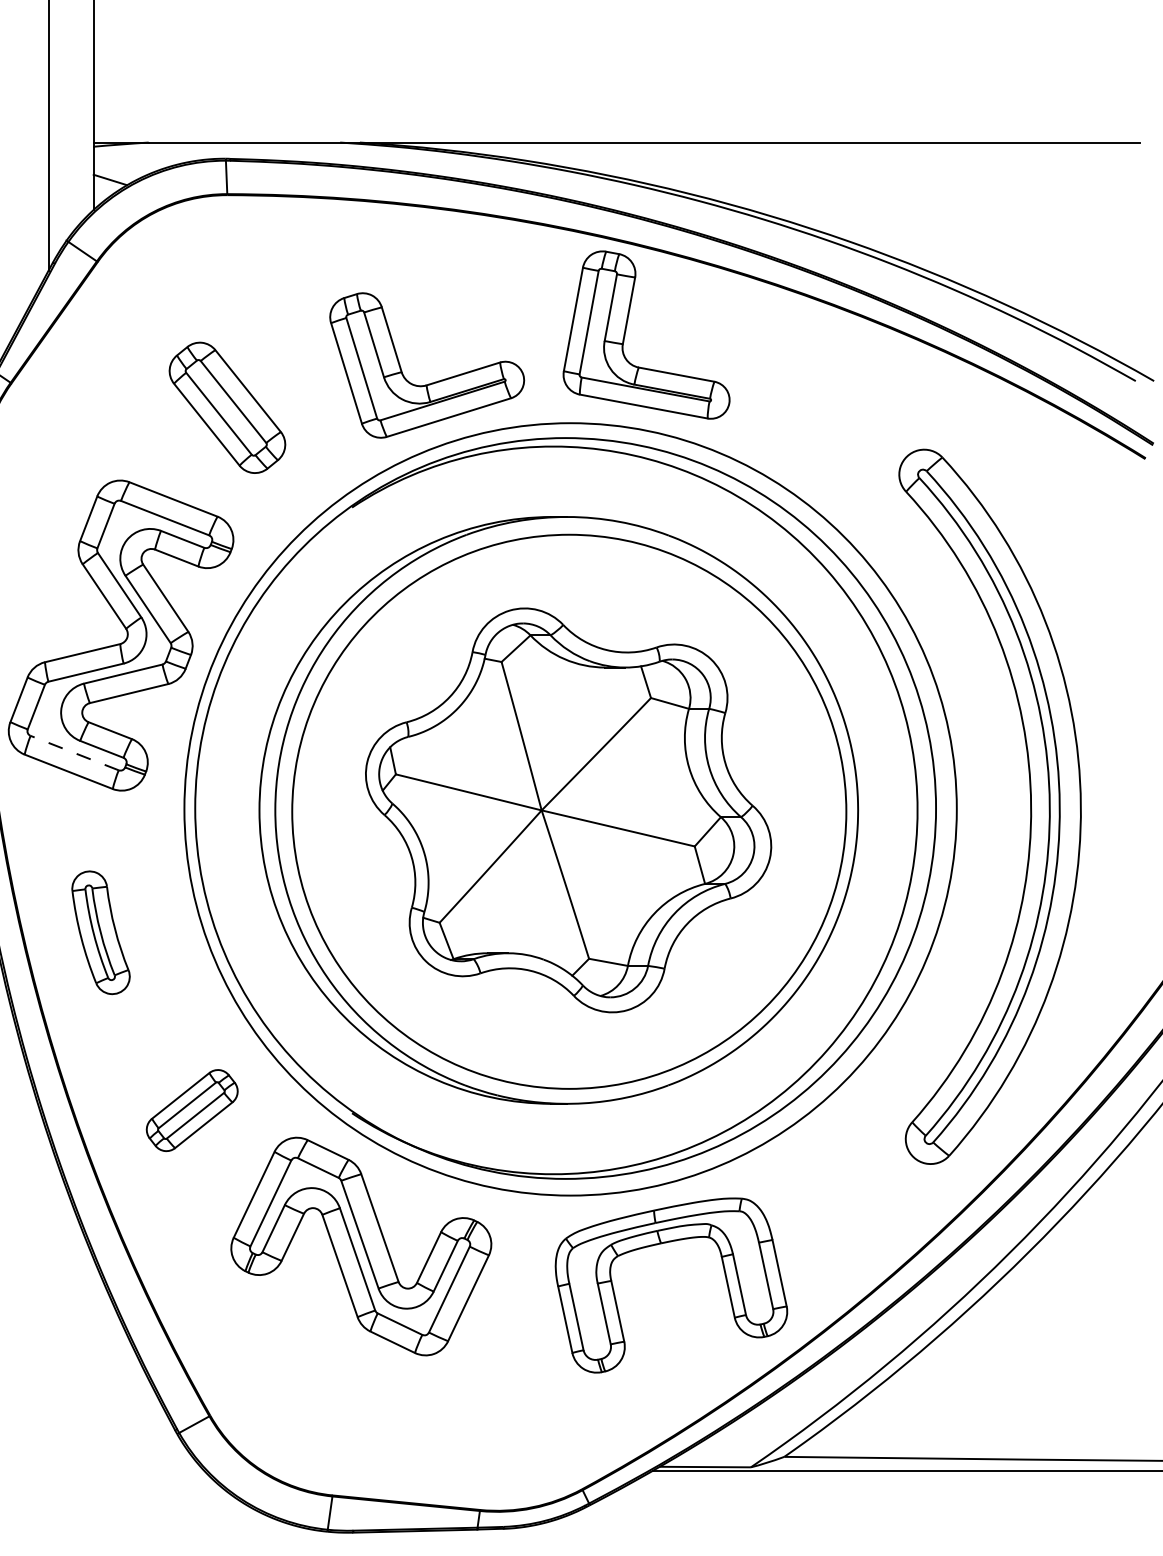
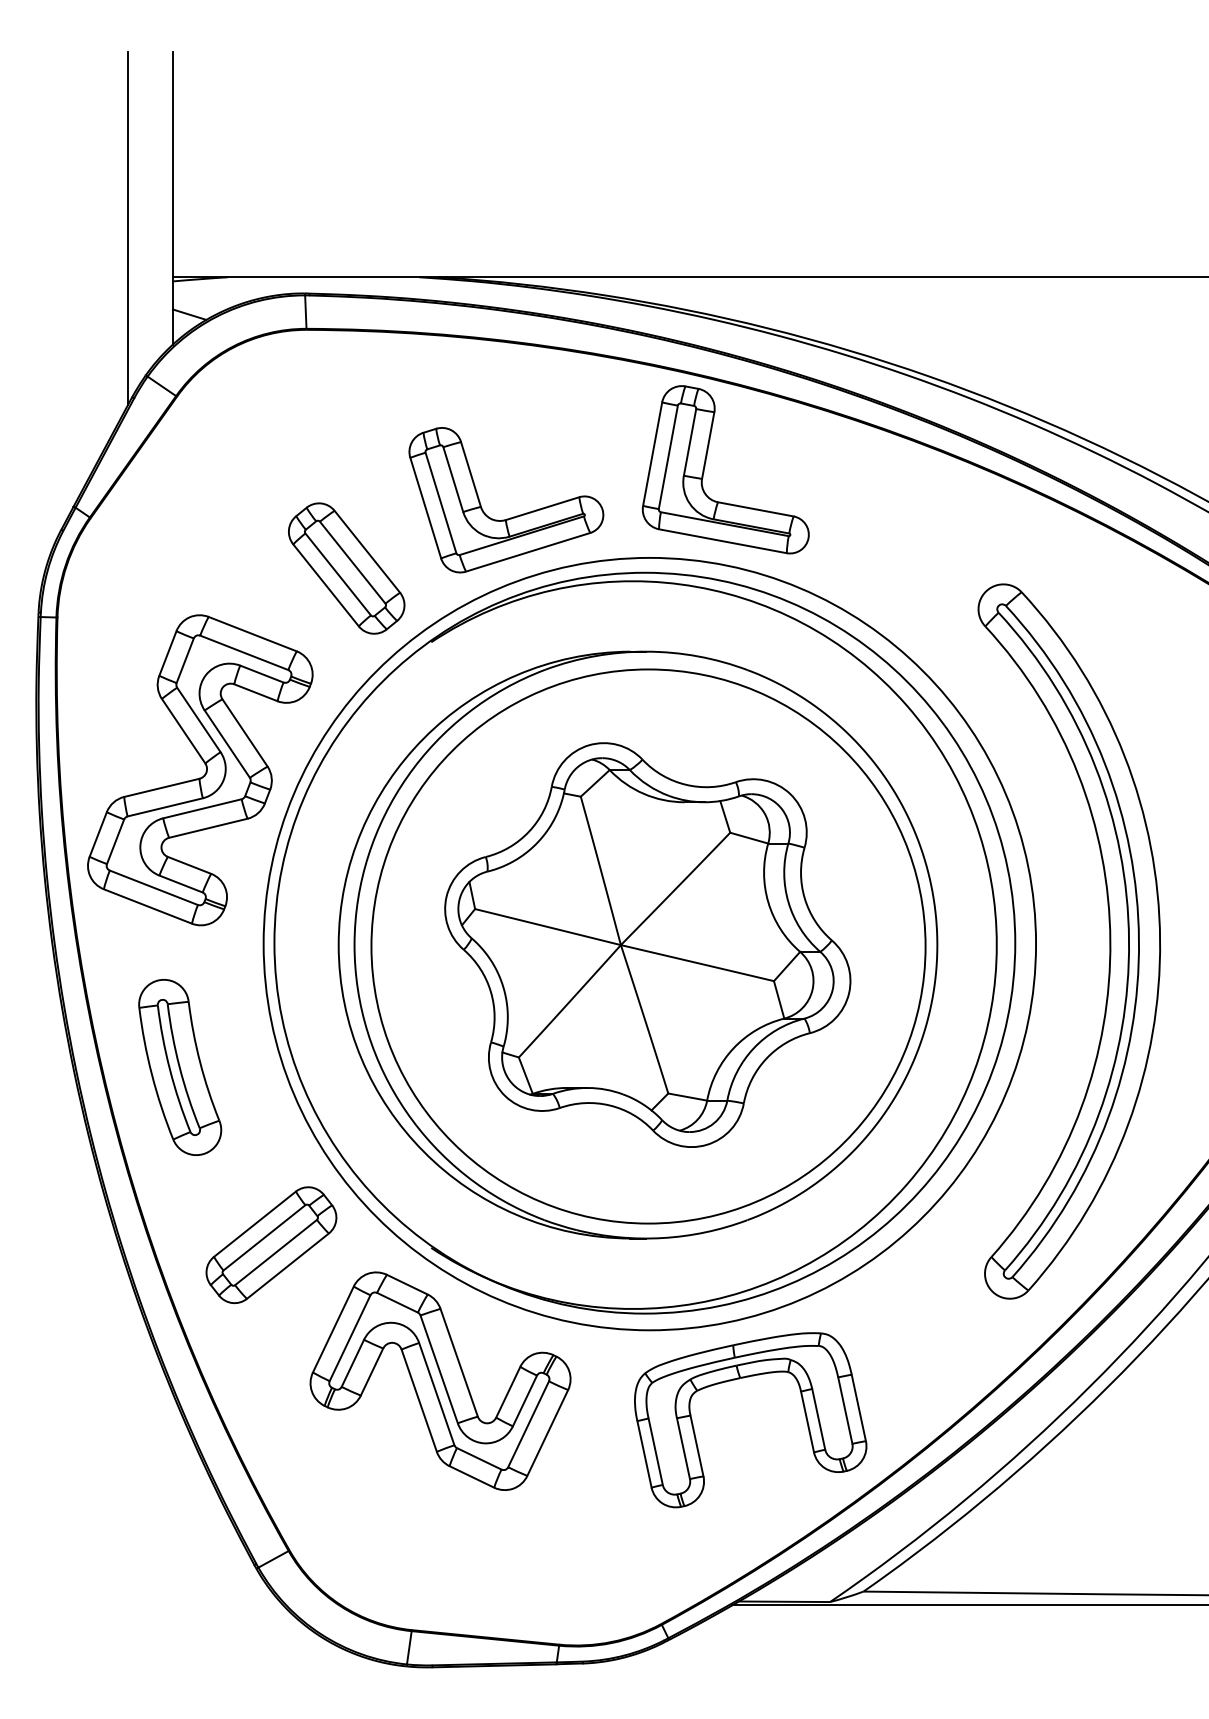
part: (227, 407) -> (346, 568), moved
line: (74, 752) -> (153, 887), dashed -> solid
part: (101, 932) -> (180, 1067), size x1.43
part: (192, 1110) -> (271, 1245), size x1.43

